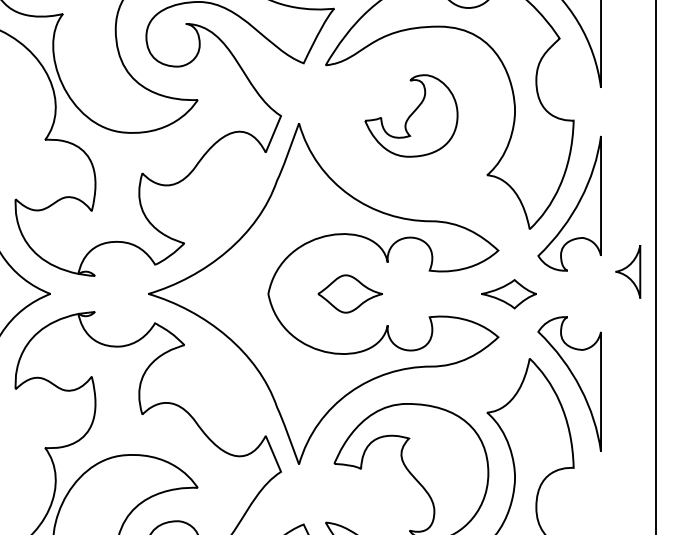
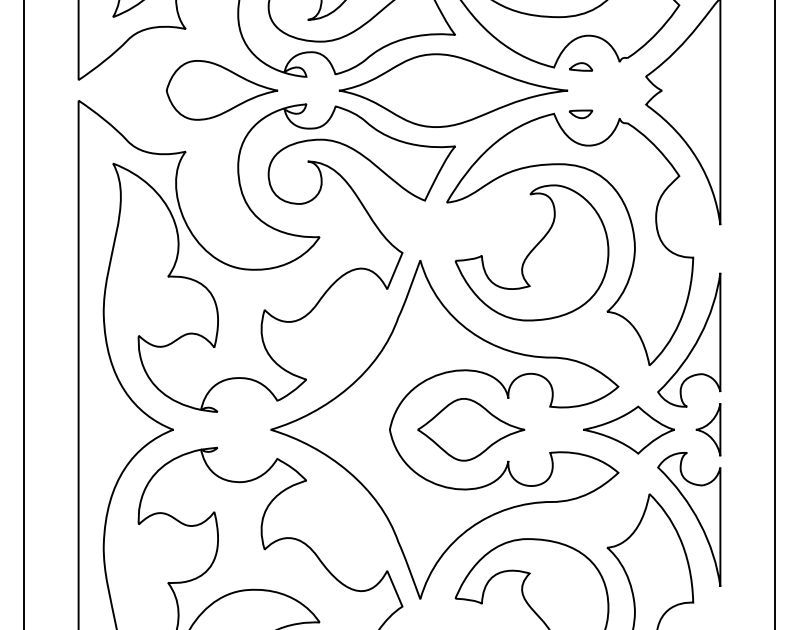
part: (410, 115) -> (531, 252), size x1.67
part: (628, 271) -> (708, 429), moved
part: (350, 293) -> (471, 429), size x1.67
part: (508, 293) -> (628, 429), size x1.67

